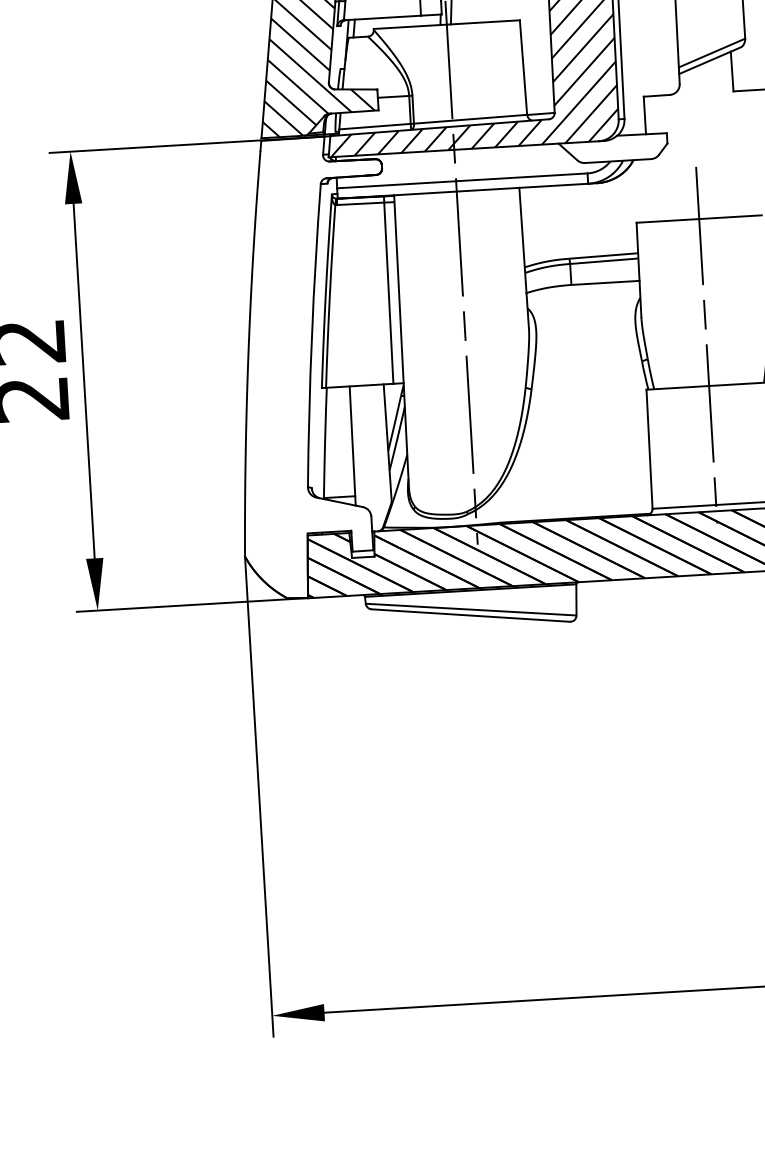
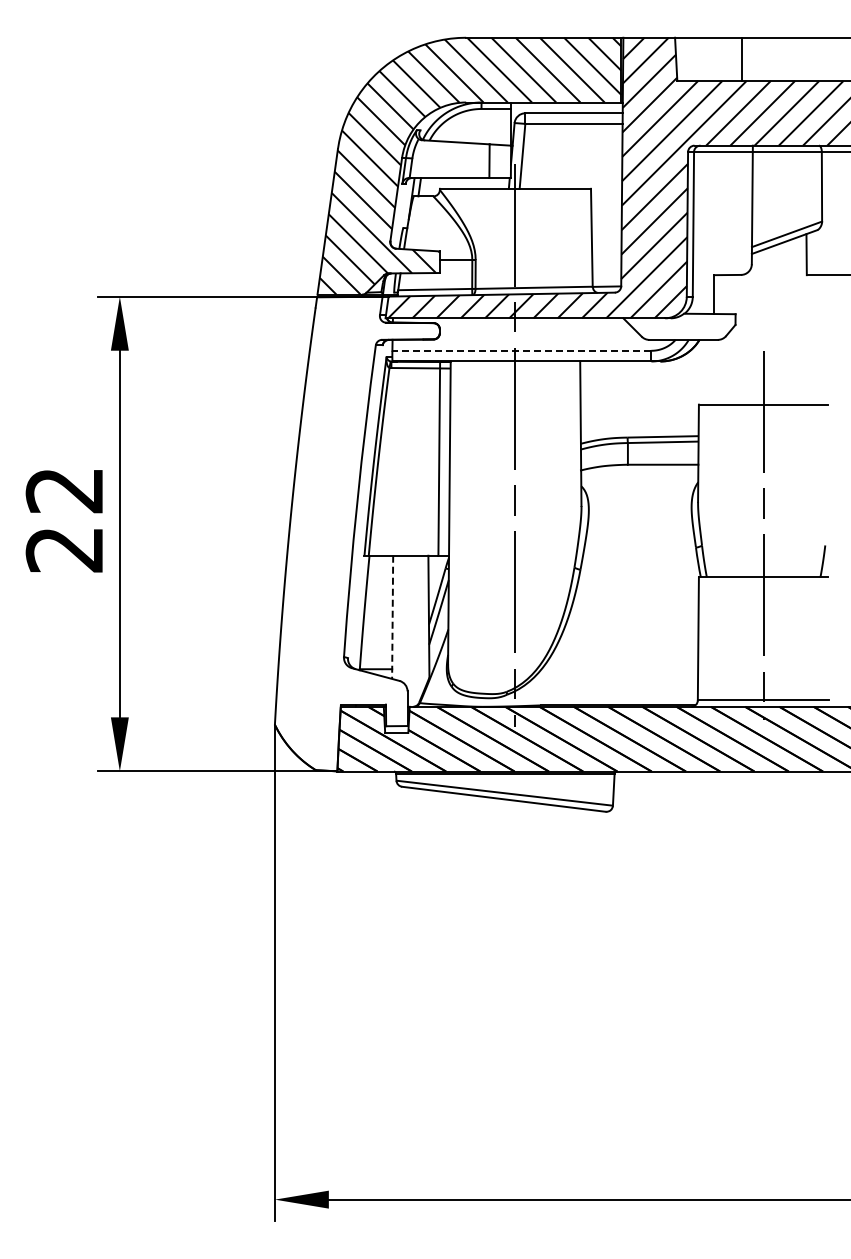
line: (461, 180) -> (521, 350), solid -> dashed
line: (352, 446) -> (392, 617), solid -> dashed

